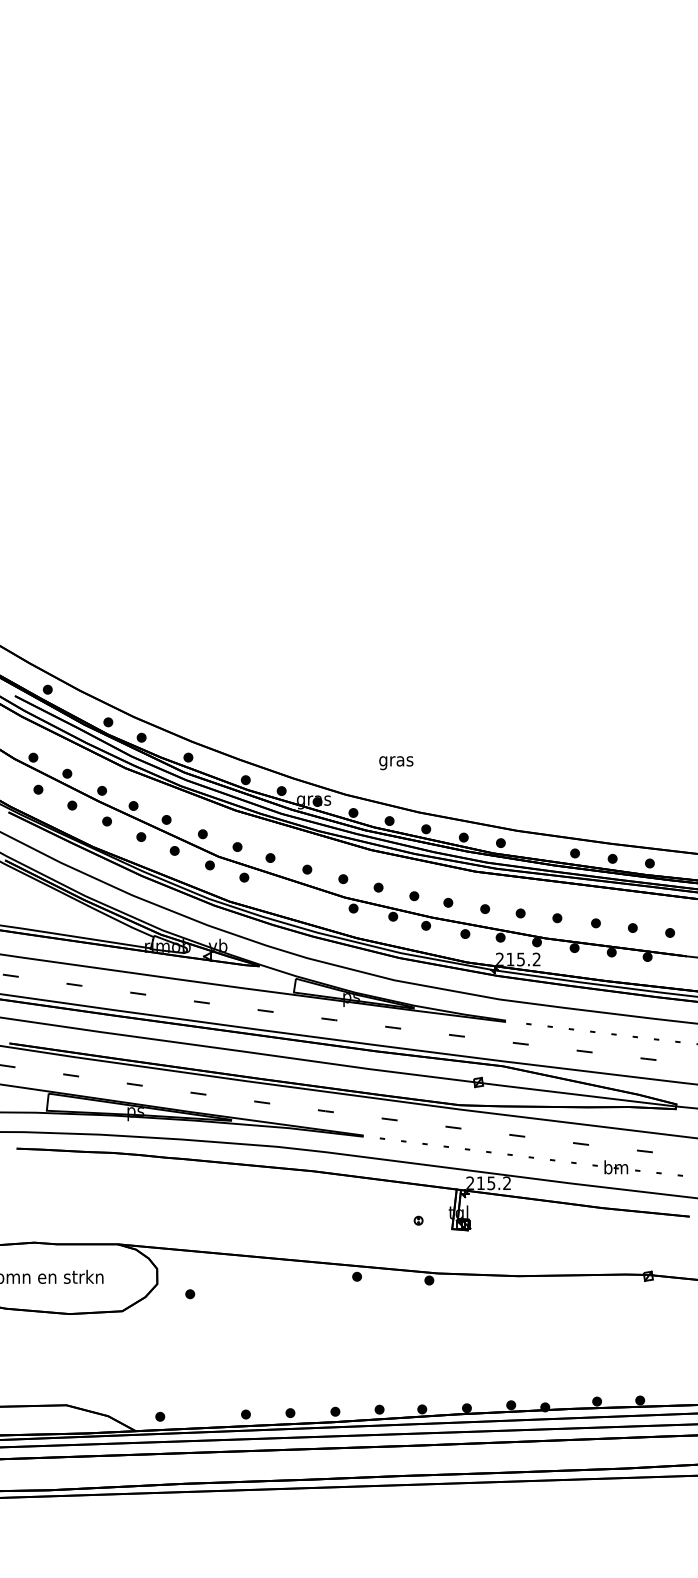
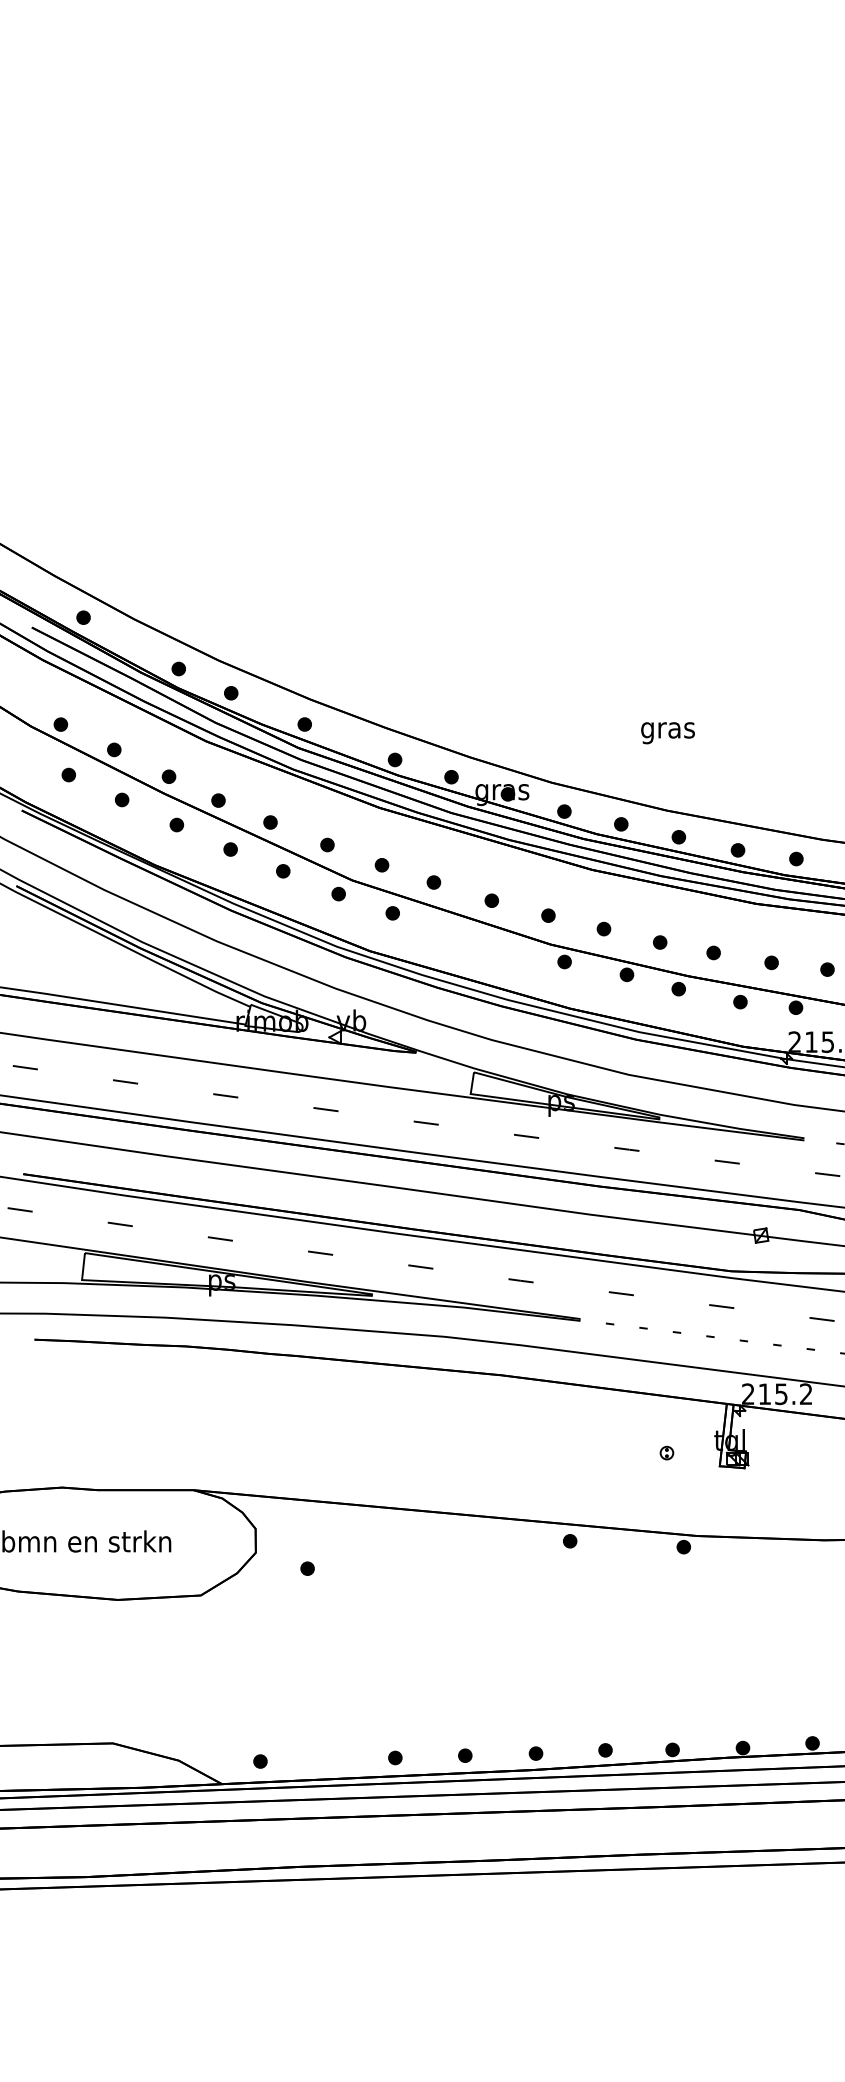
text: (396, 763) -> (668, 733), moved

